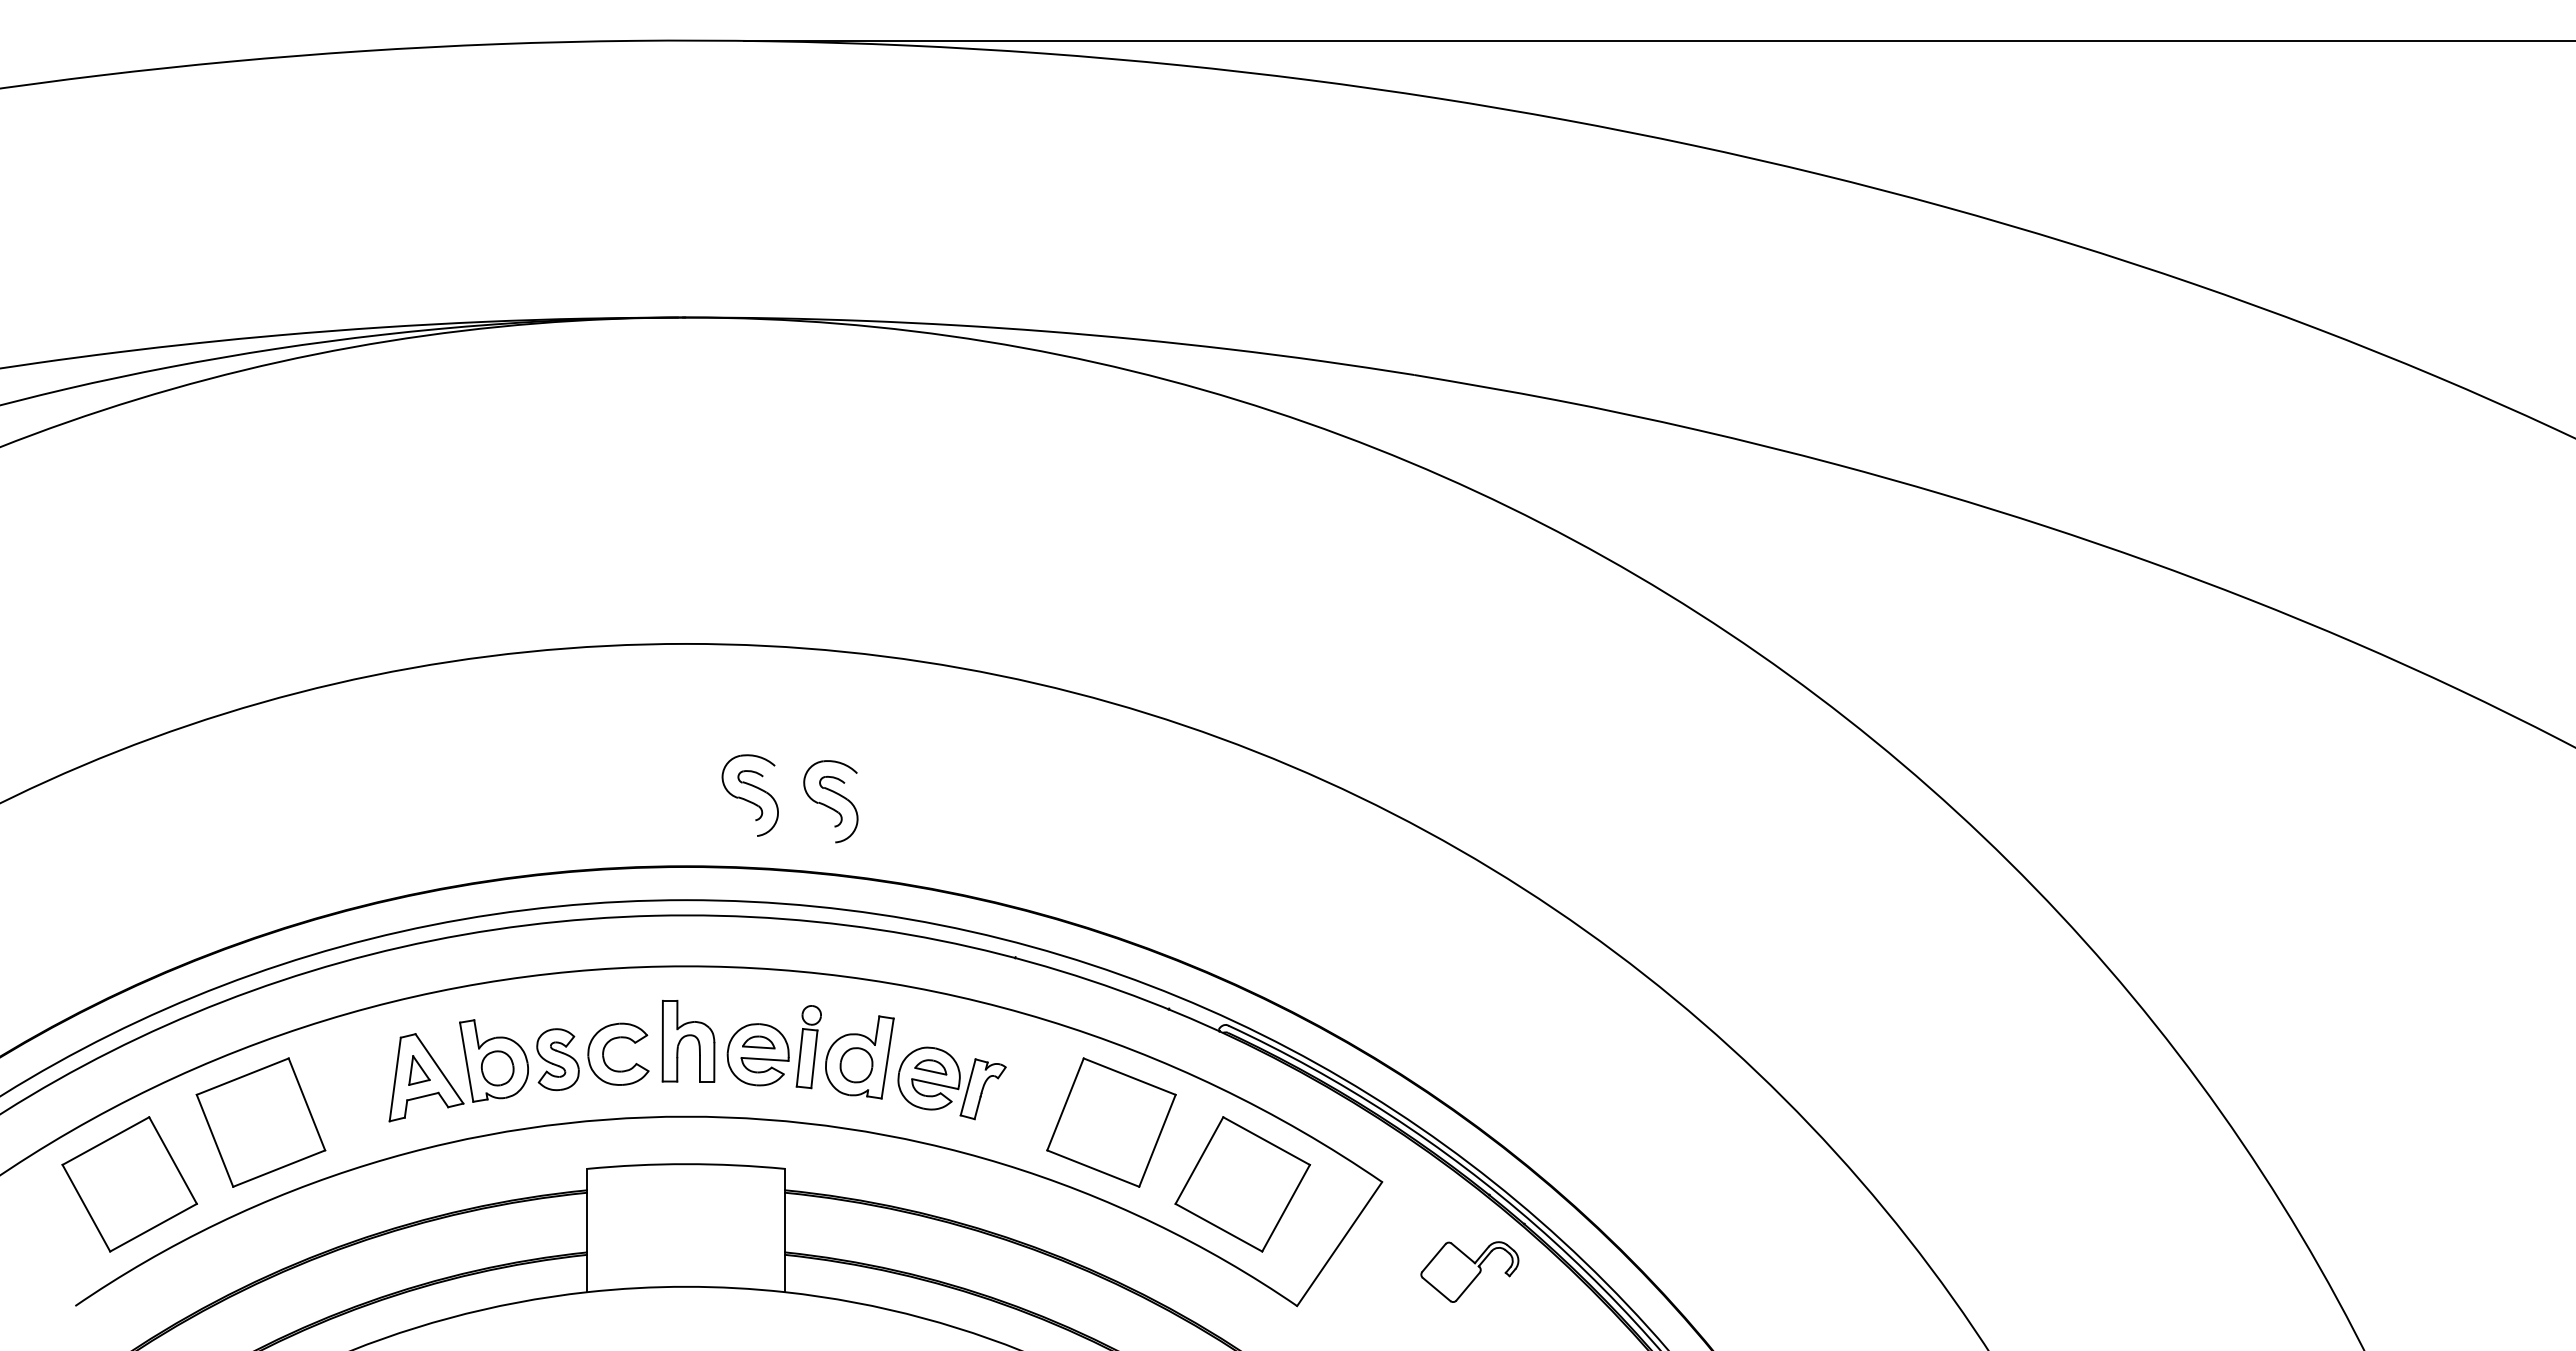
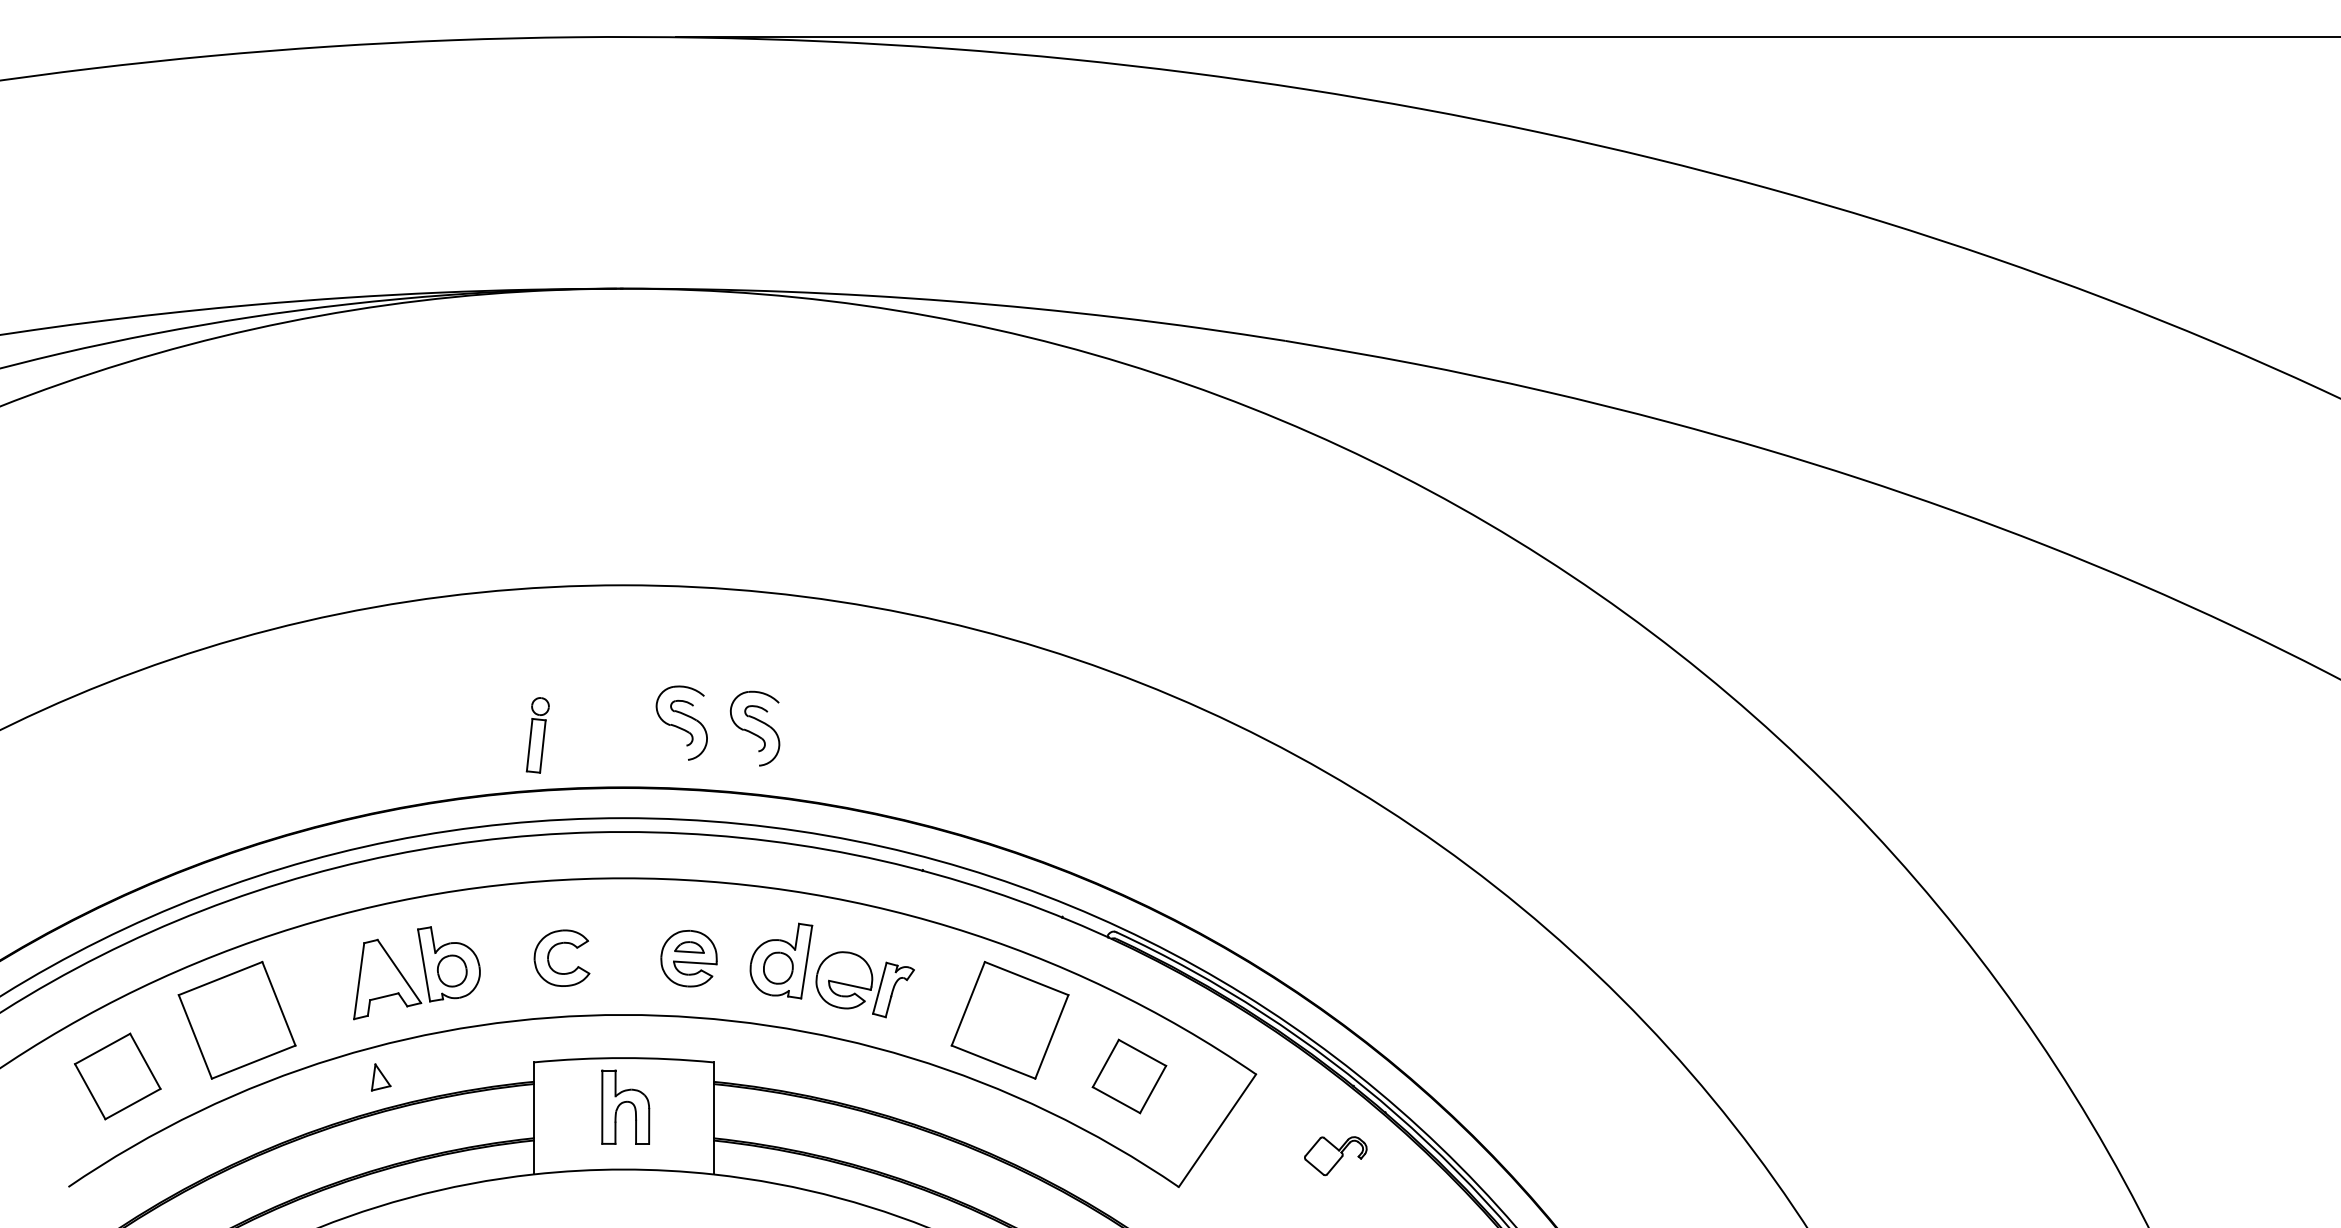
part: (688, 1041) -> (625, 1107), moved
part: (808, 1047) -> (537, 735), moved
part: (557, 1059) -> (506, 962), removed
part: (930, 1067) -> (845, 970), removed
part: (419, 1070) -> (381, 1077), moved
part: (129, 1184) -> (117, 1076), size x0.7
part: (1242, 1184) -> (1129, 1076), size x0.6
part: (1469, 1271) -> (1335, 1155), size x0.7

